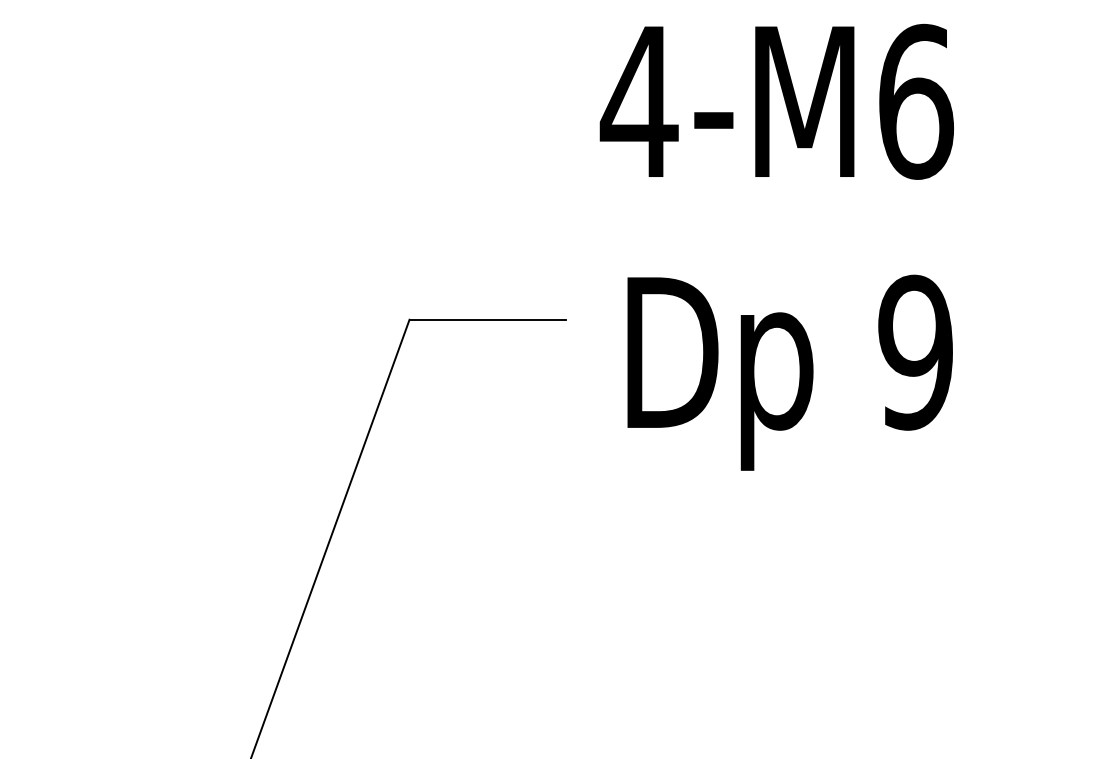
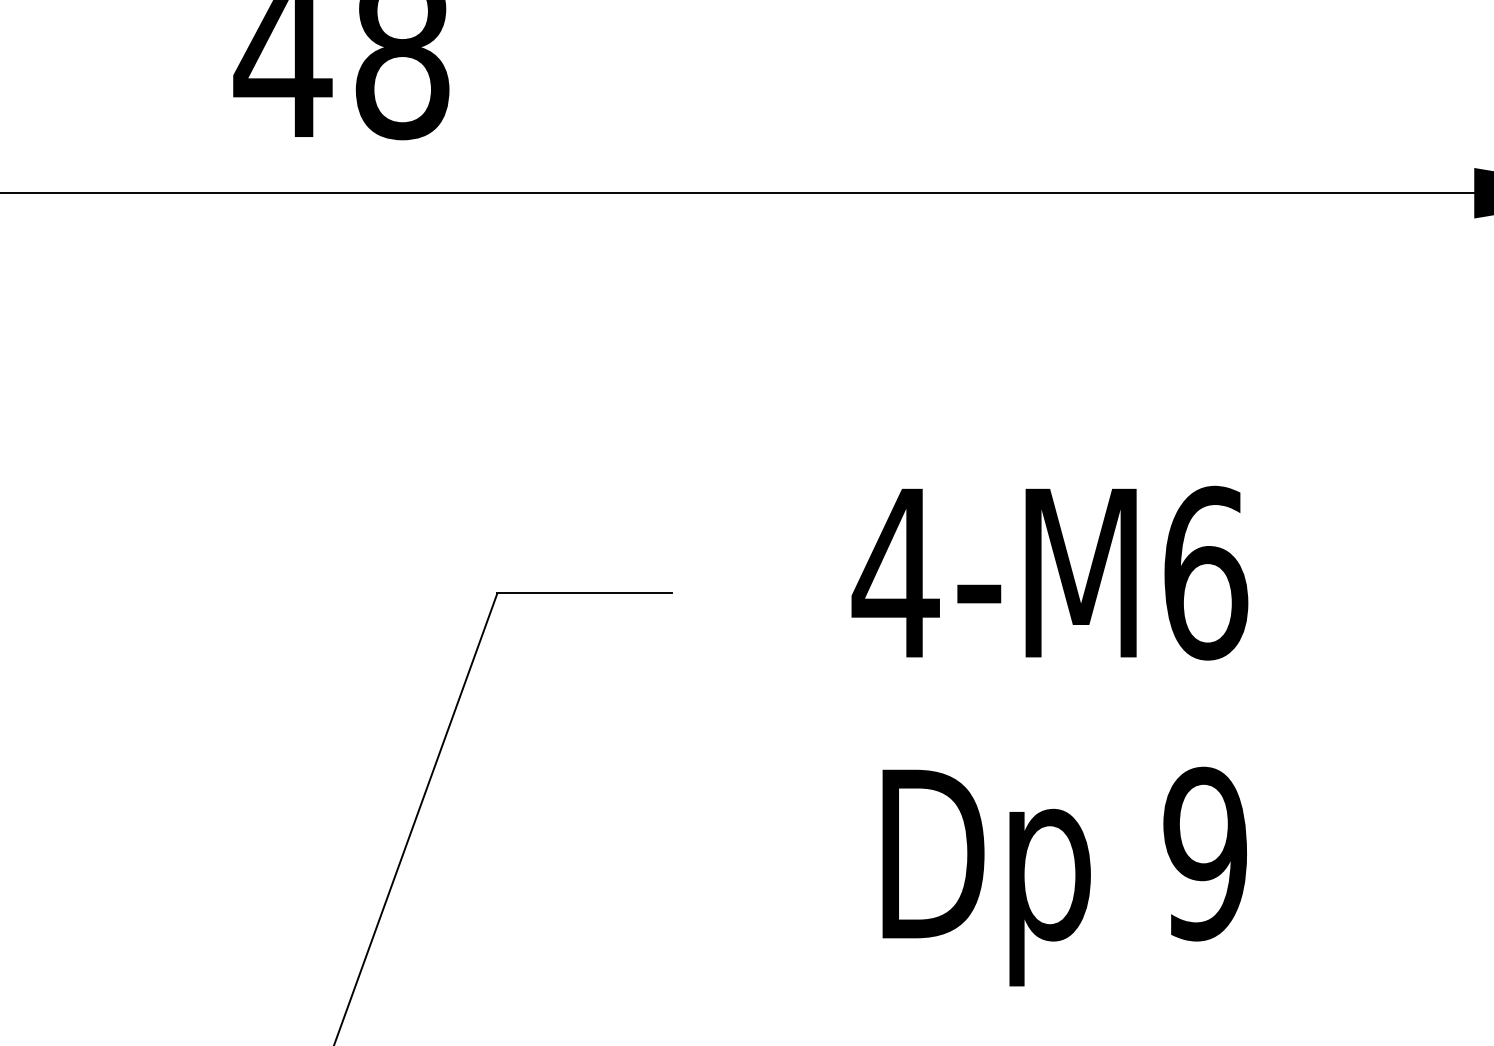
text: (776, 246) -> (1049, 735), moved

